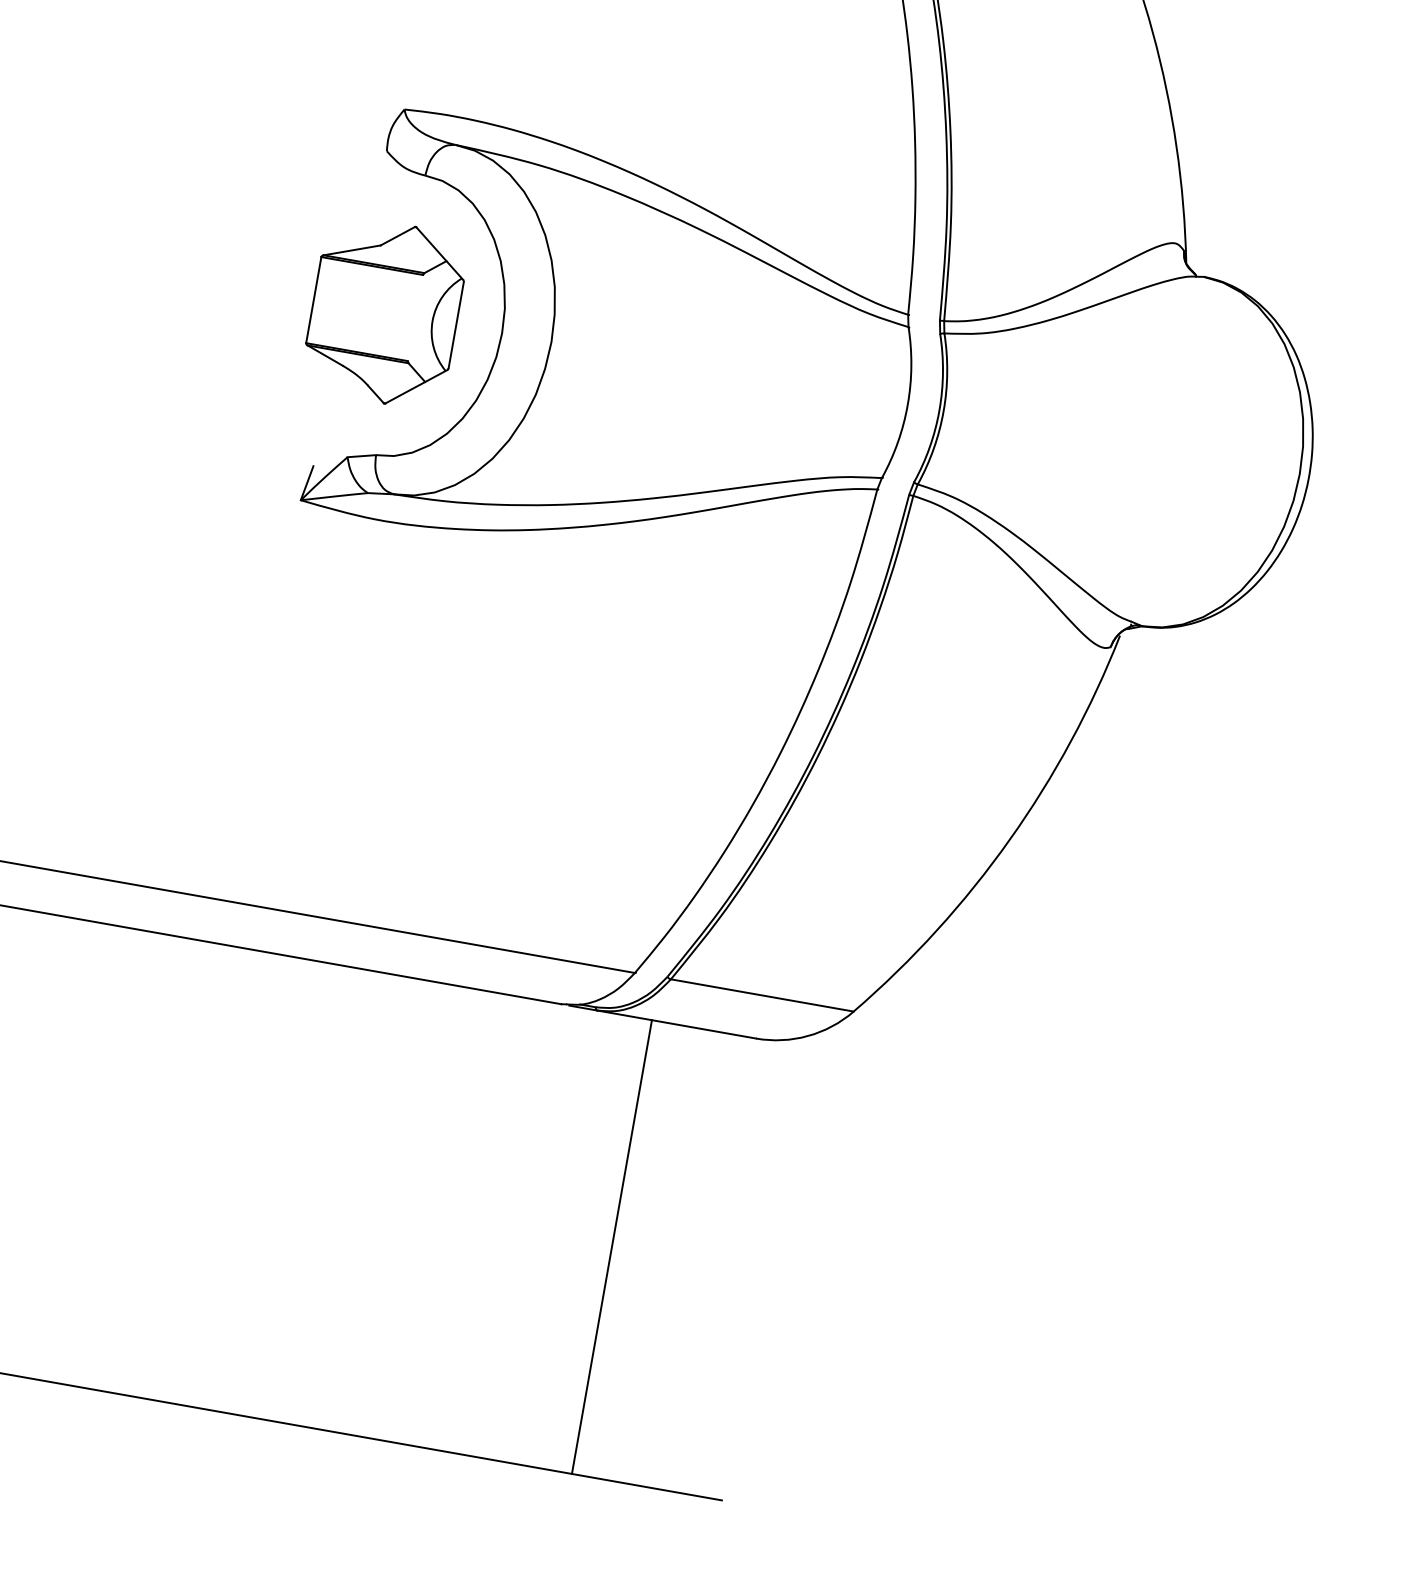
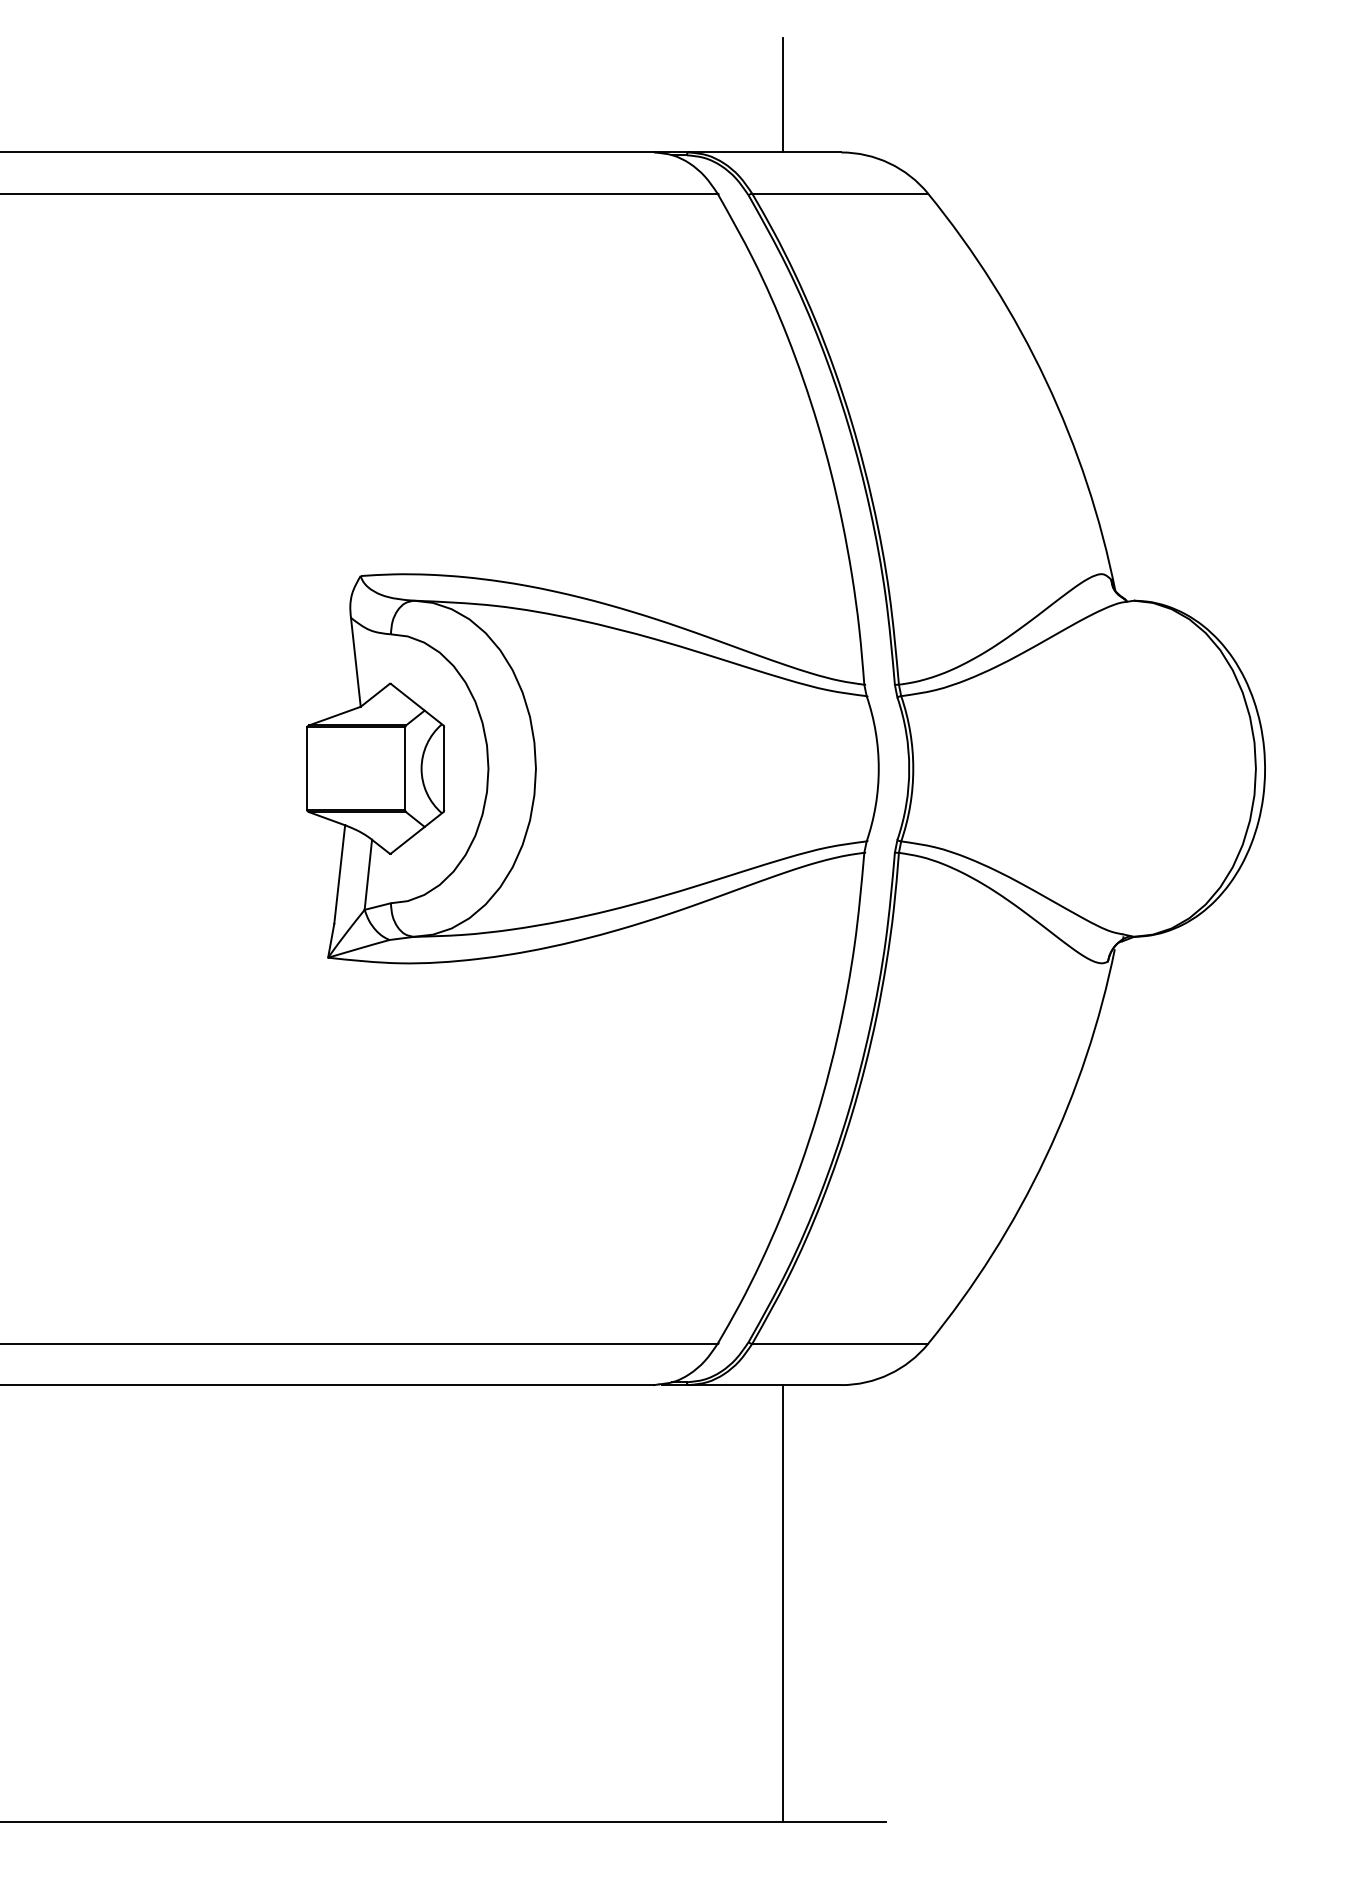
line: (383, 197) -> (355, 661), added
line: (415, 317) -> (405, 768), added
line: (327, 415) -> (339, 874), added
line: (358, 421) -> (368, 874), added
line: (612, 1247) -> (783, 1603), moved

